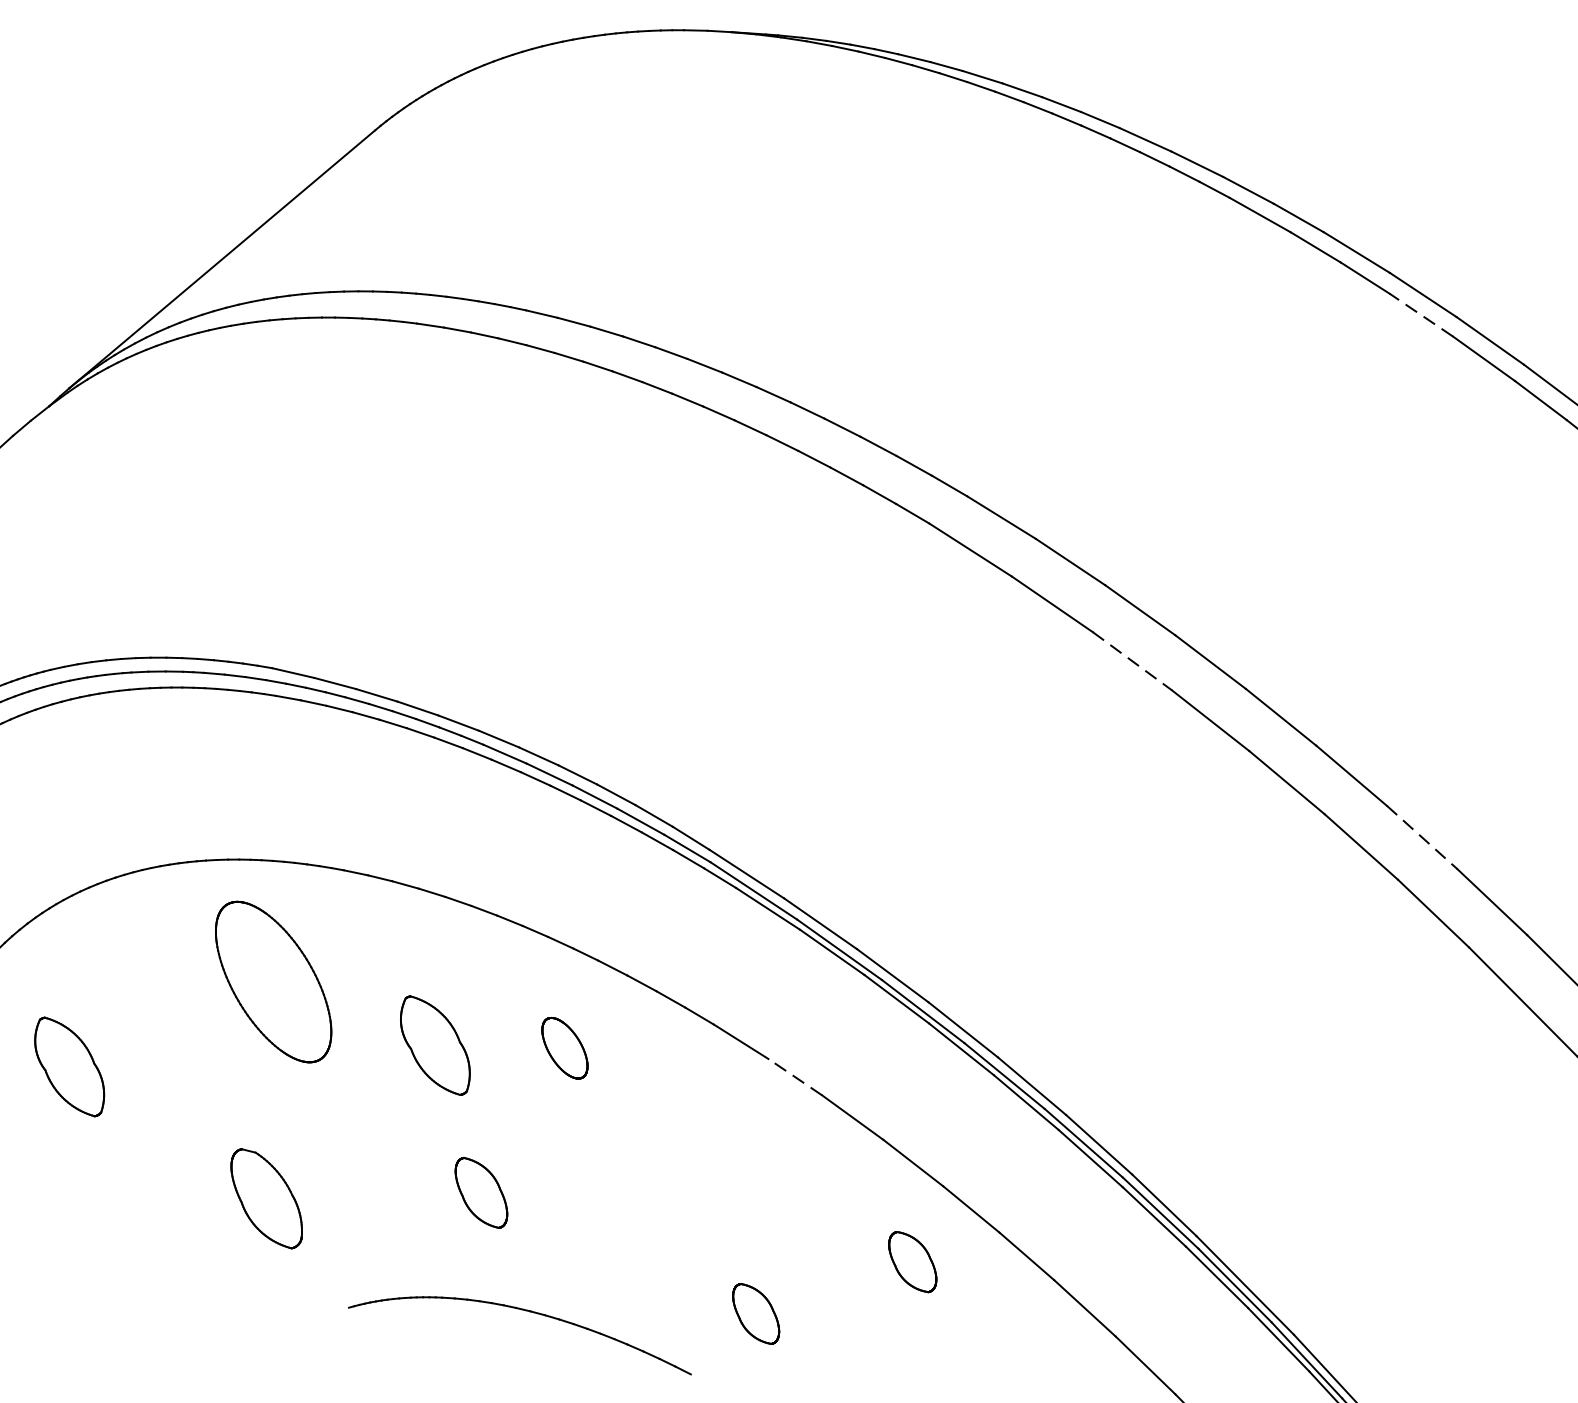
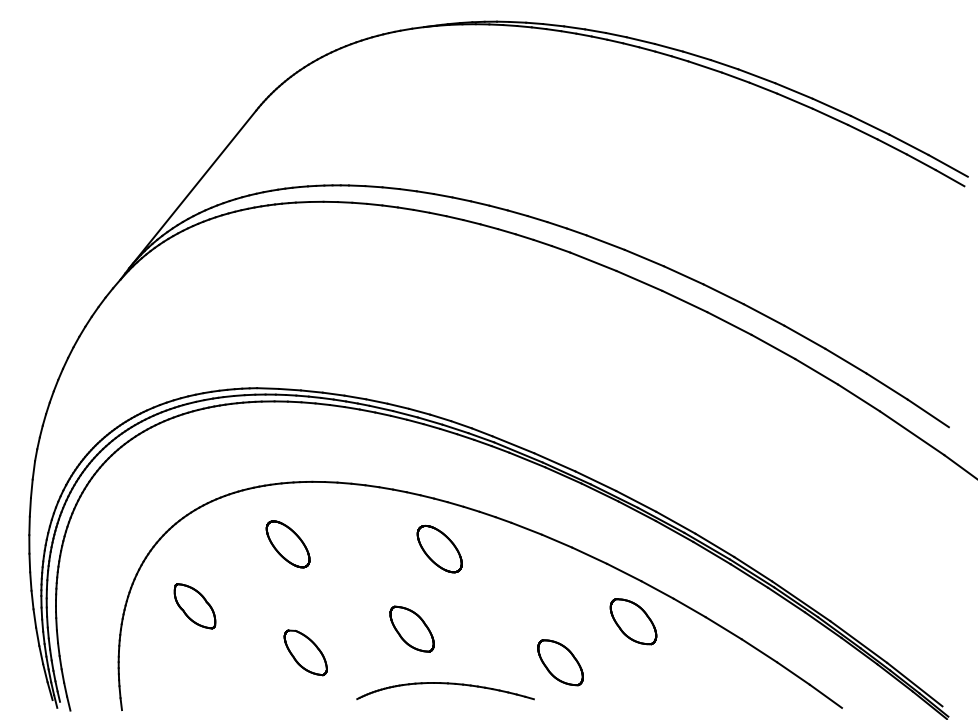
line: (1420, 315) -> (794, 101), dashed -> solid
line: (1132, 661) -> (684, 301), dashed -> solid
line: (1421, 837) -> (845, 361), dashed -> solid
part: (272, 982) -> (287, 544), size x0.62
part: (434, 1045) -> (374, 560), removed
part: (564, 1047) -> (439, 548), size x1.67
line: (794, 1075) -> (556, 540), dashed -> solid
part: (480, 1191) -> (411, 628), size x1.43
part: (912, 1261) -> (633, 621), size x1.67
part: (756, 1313) -> (560, 662), size x1.67

